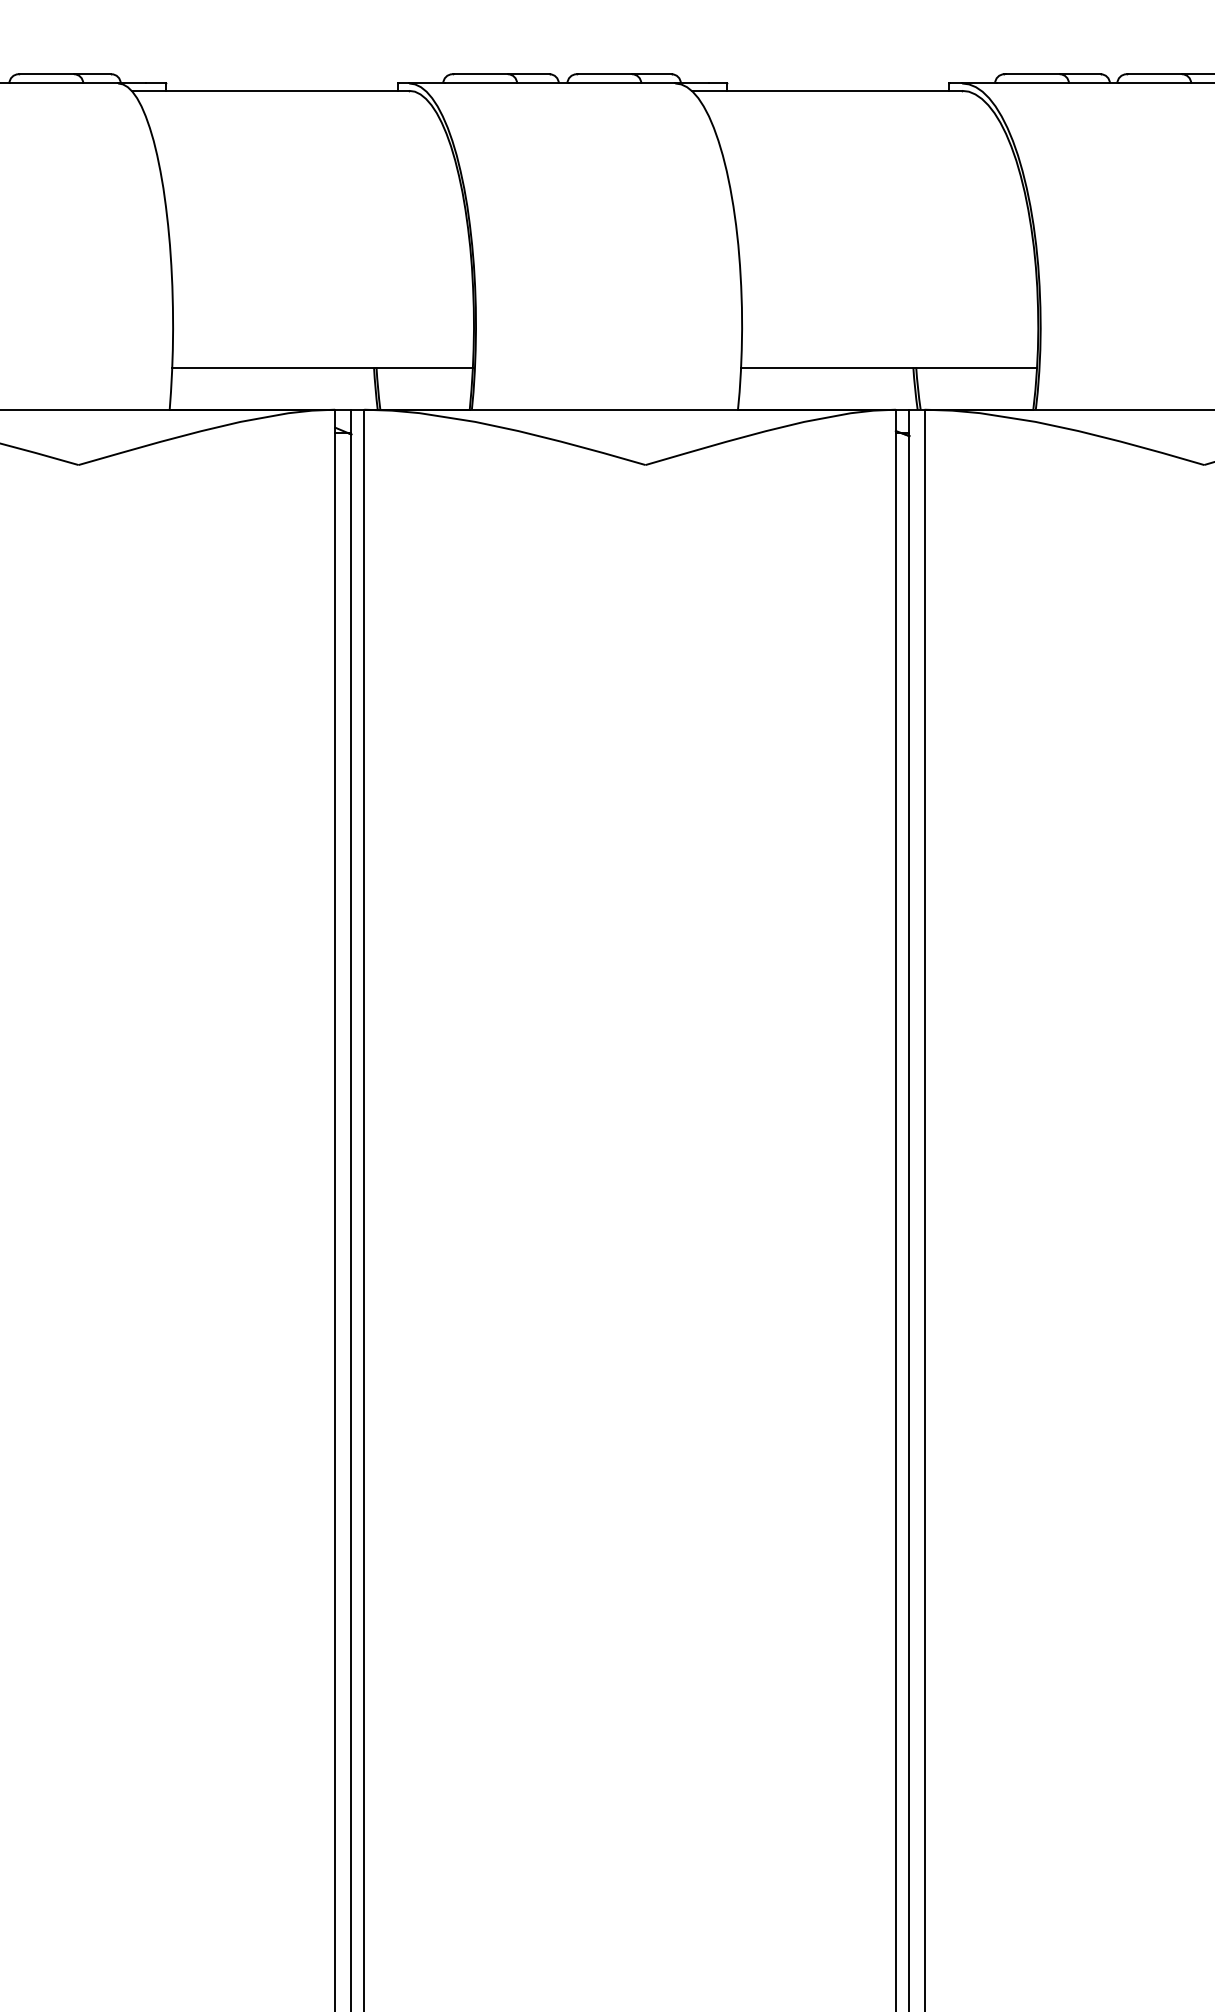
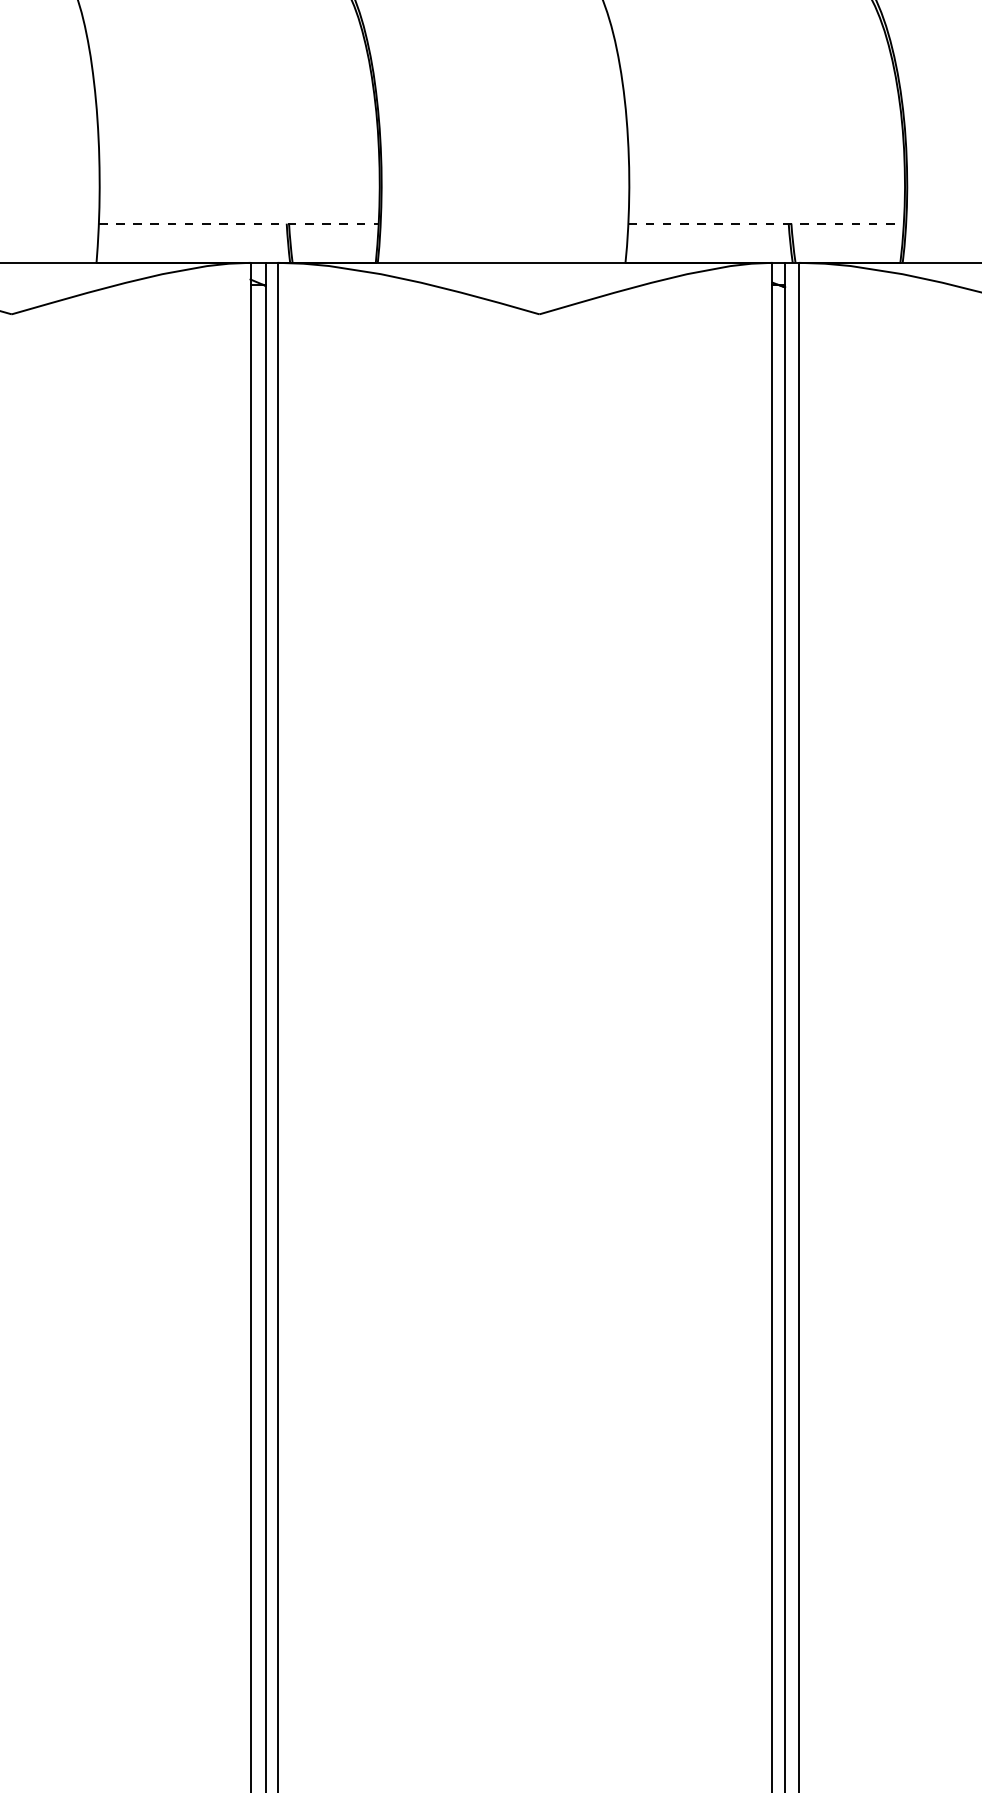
line: (323, 367) -> (239, 223), solid -> dashed
line: (889, 367) -> (766, 223), solid -> dashed

